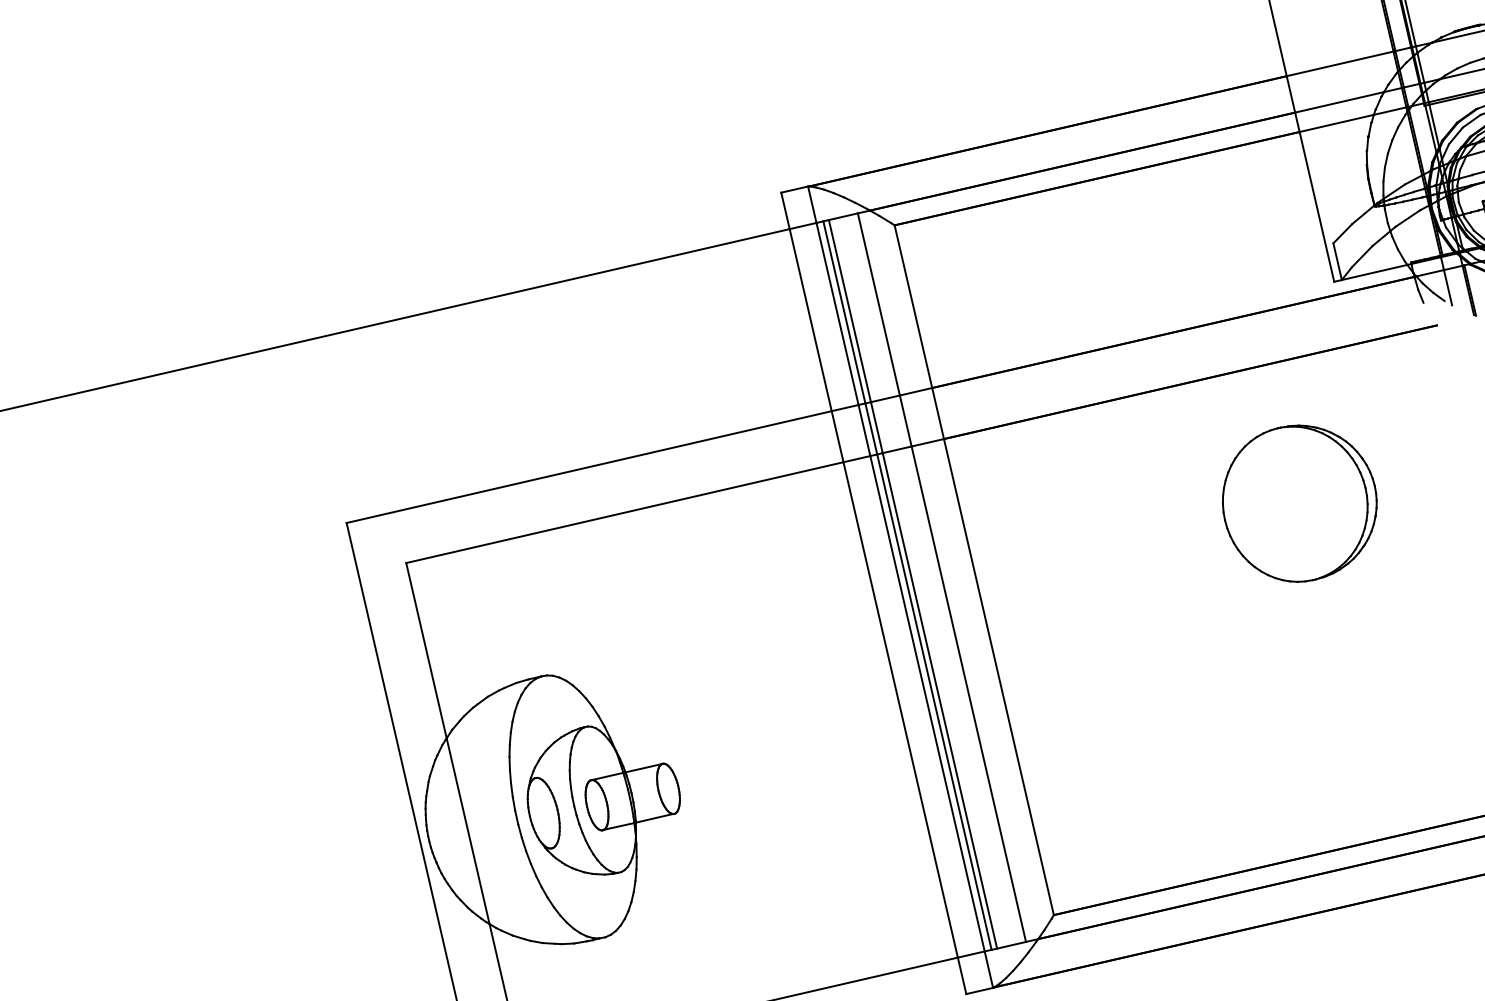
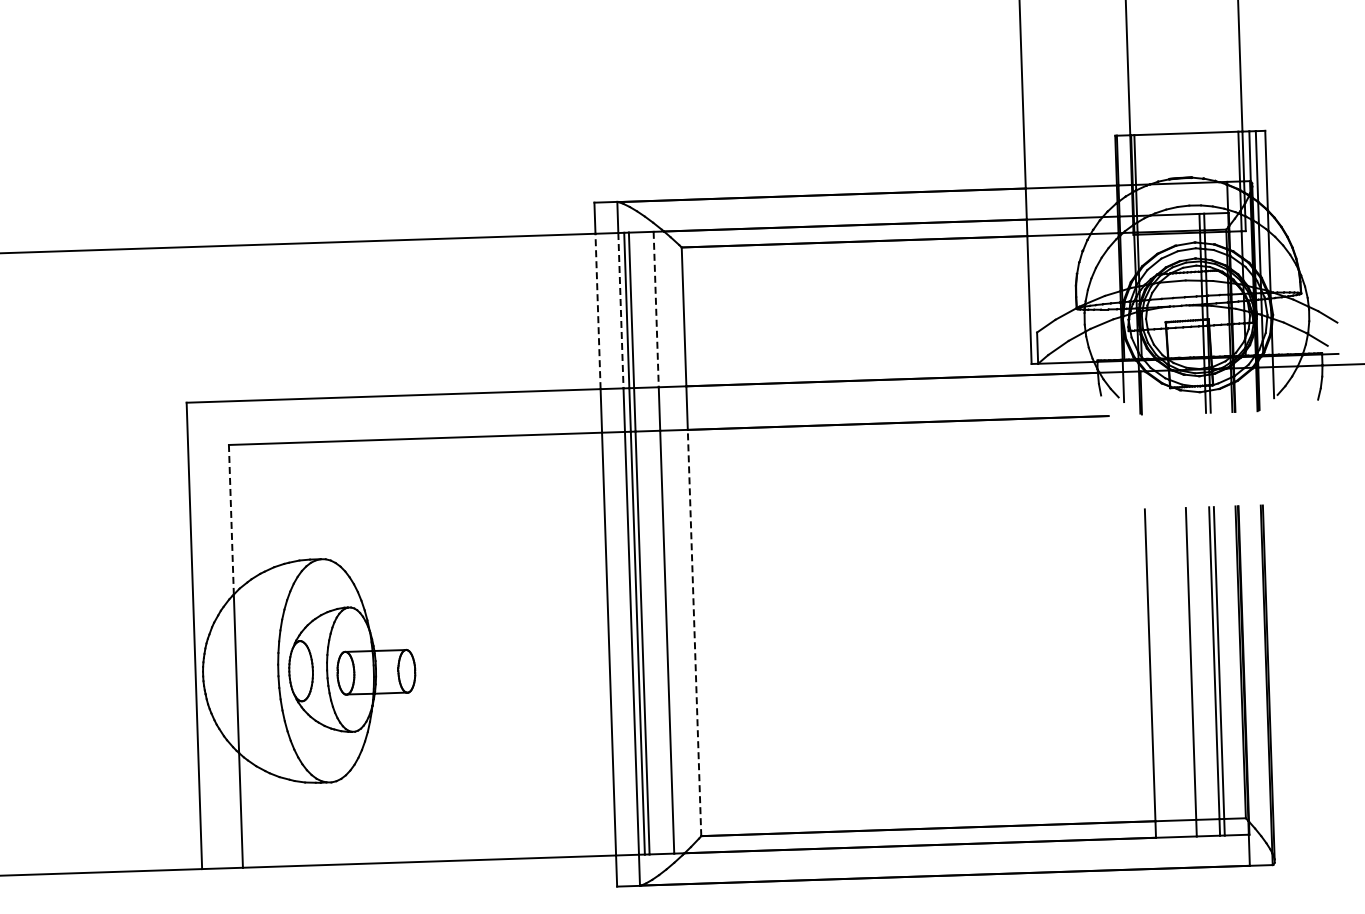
line: (879, 304) -> (656, 309), solid -> dashed
line: (836, 313) -> (620, 310), solid -> dashed
line: (811, 320) -> (598, 311), solid -> dashed
part: (1299, 503) -> (967, 539), removed
line: (426, 650) -> (231, 519), solid -> dashed
line: (998, 676) -> (694, 632), solid -> dashed

